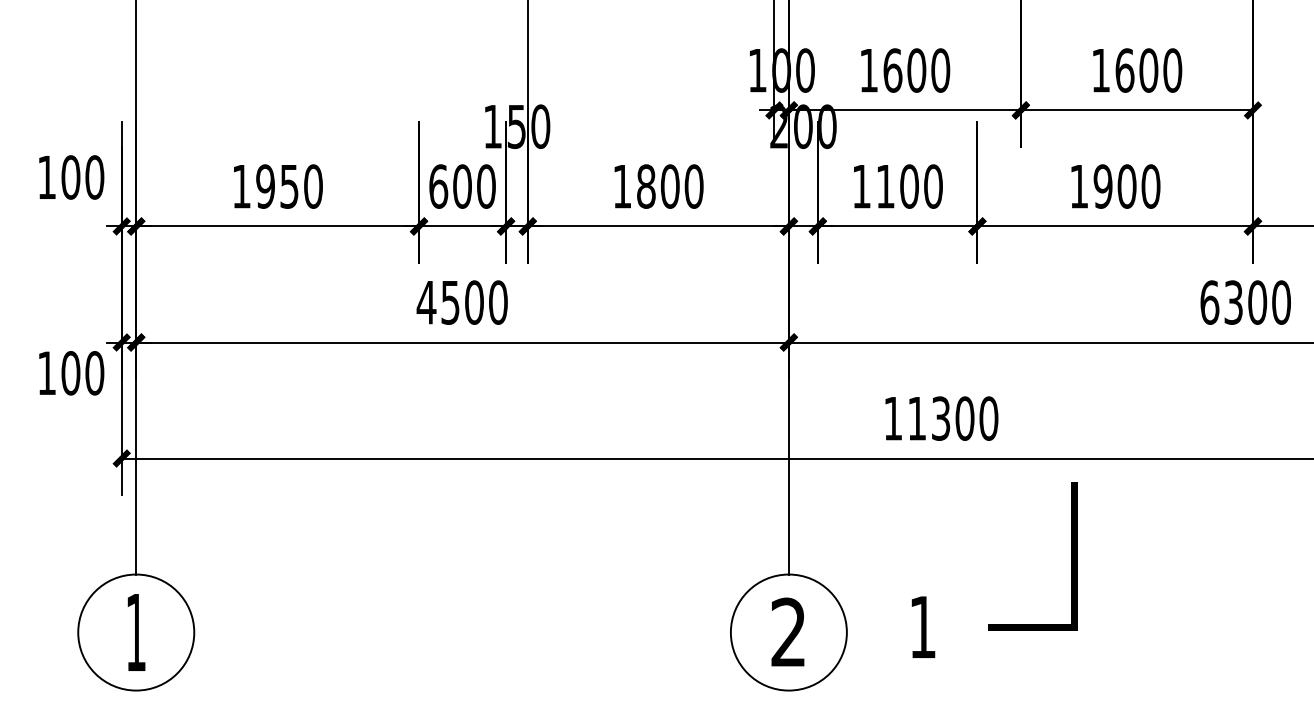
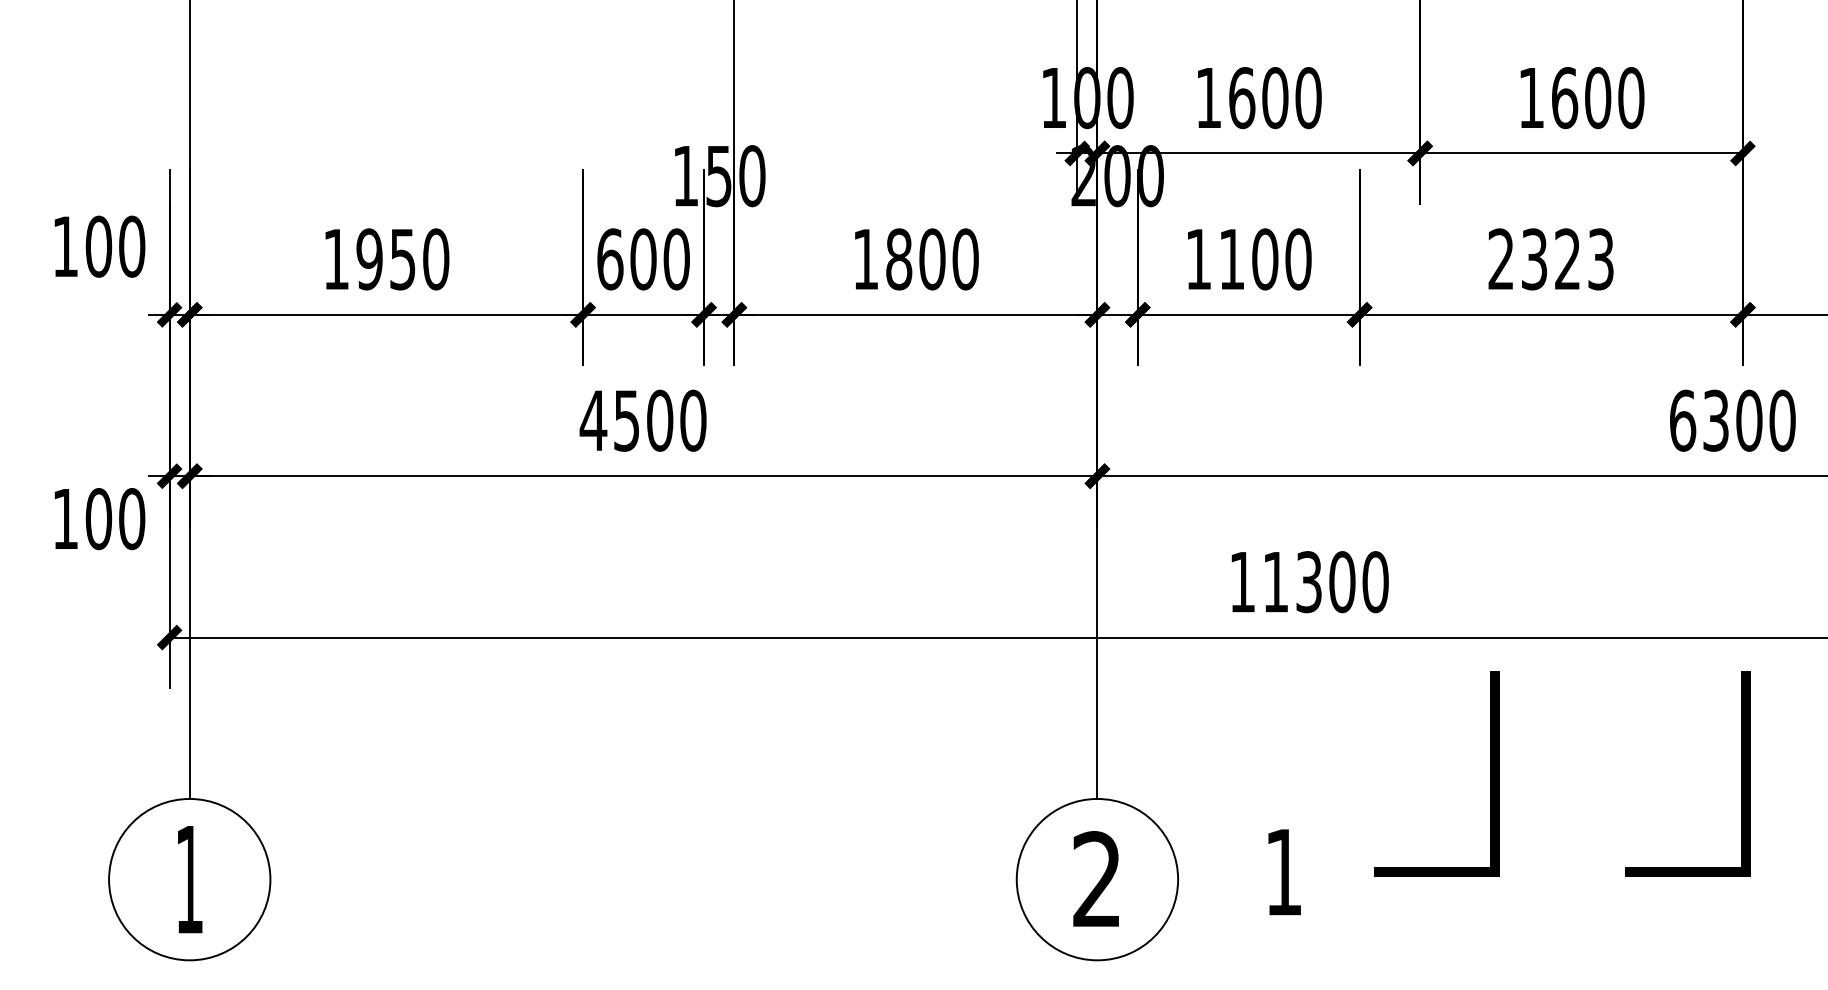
text: (1115, 186) -> (1551, 259), 1900 -> 2323
line: (1251, 556) -> (1741, 773), added

